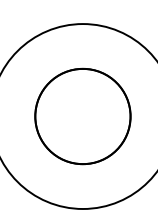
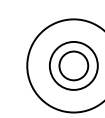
circle: (82, 115) -> (73, 65), size x0.6

